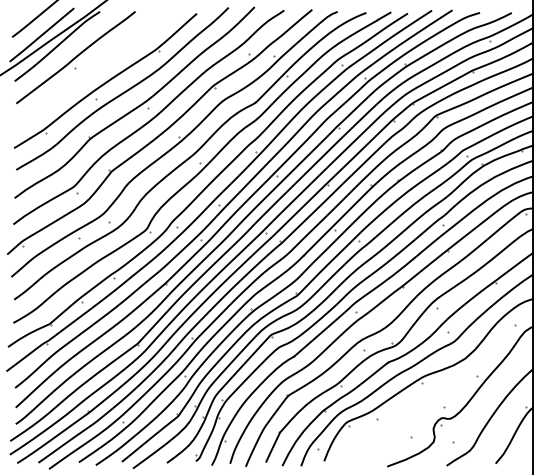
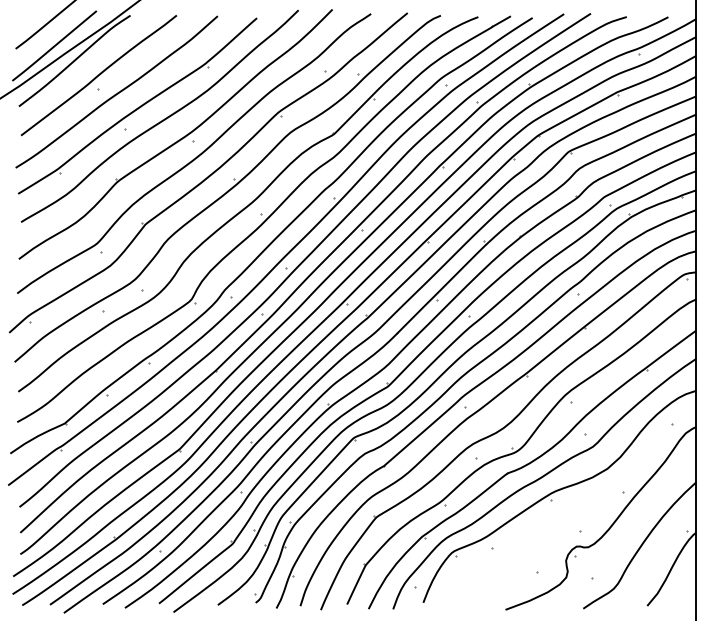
curve: (90, 70) -> (117, 92), added

